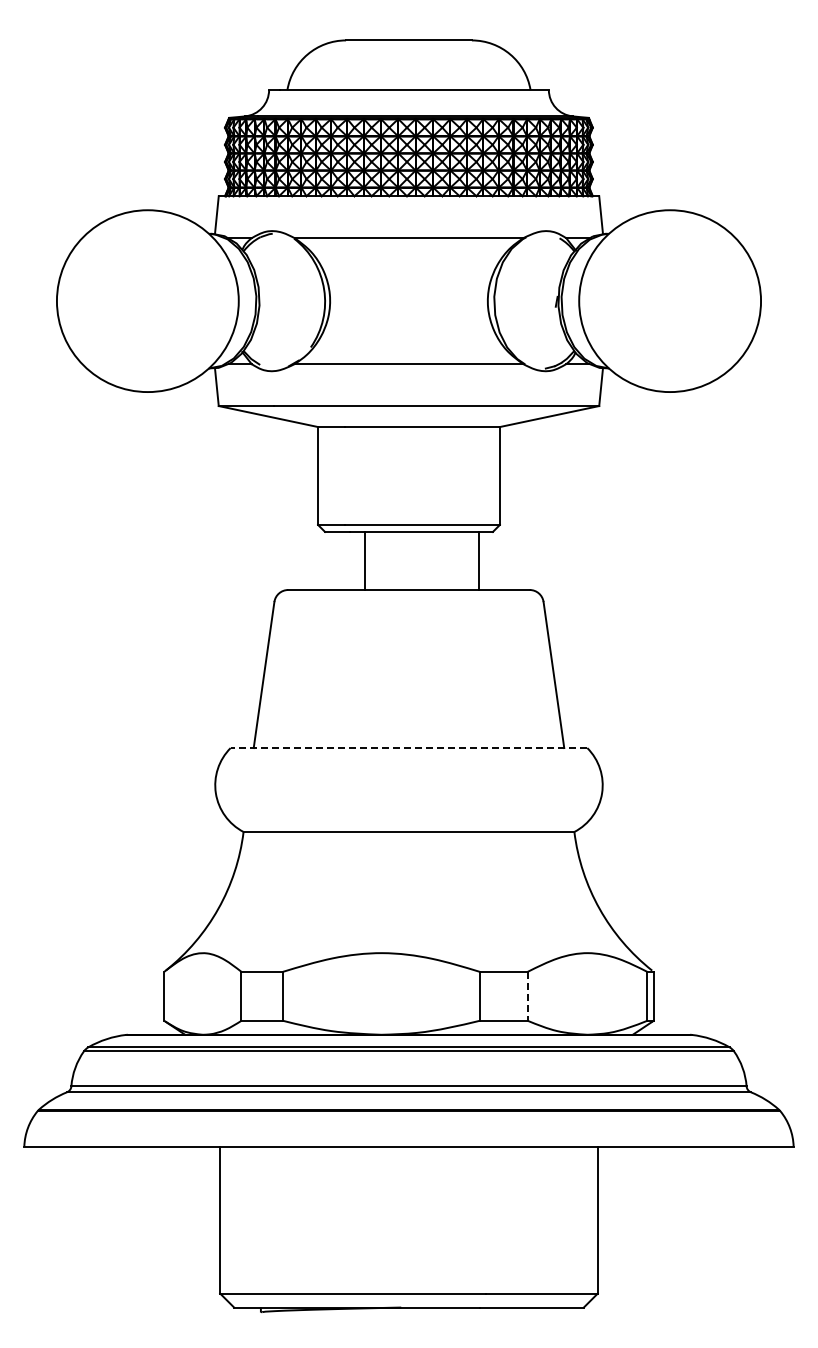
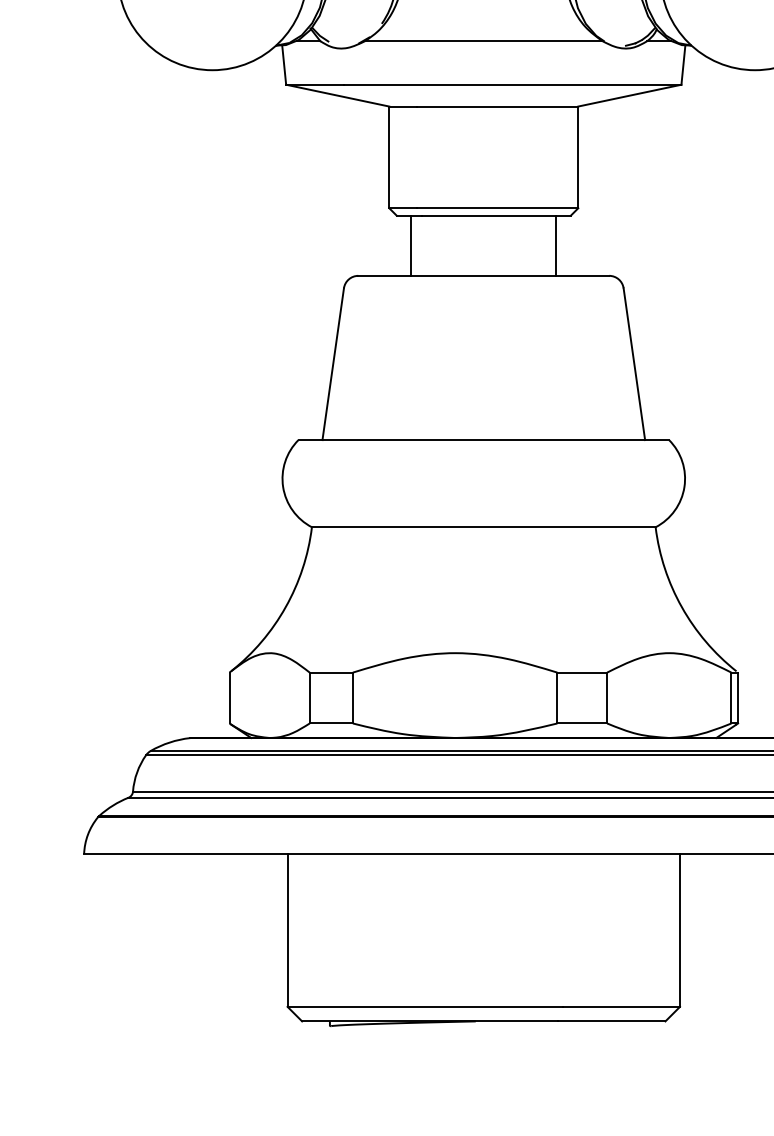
line: (365, 560) -> (411, 245), moved
line: (408, 748) -> (483, 440), dashed -> solid
line: (527, 996) -> (606, 698), dashed -> solid

